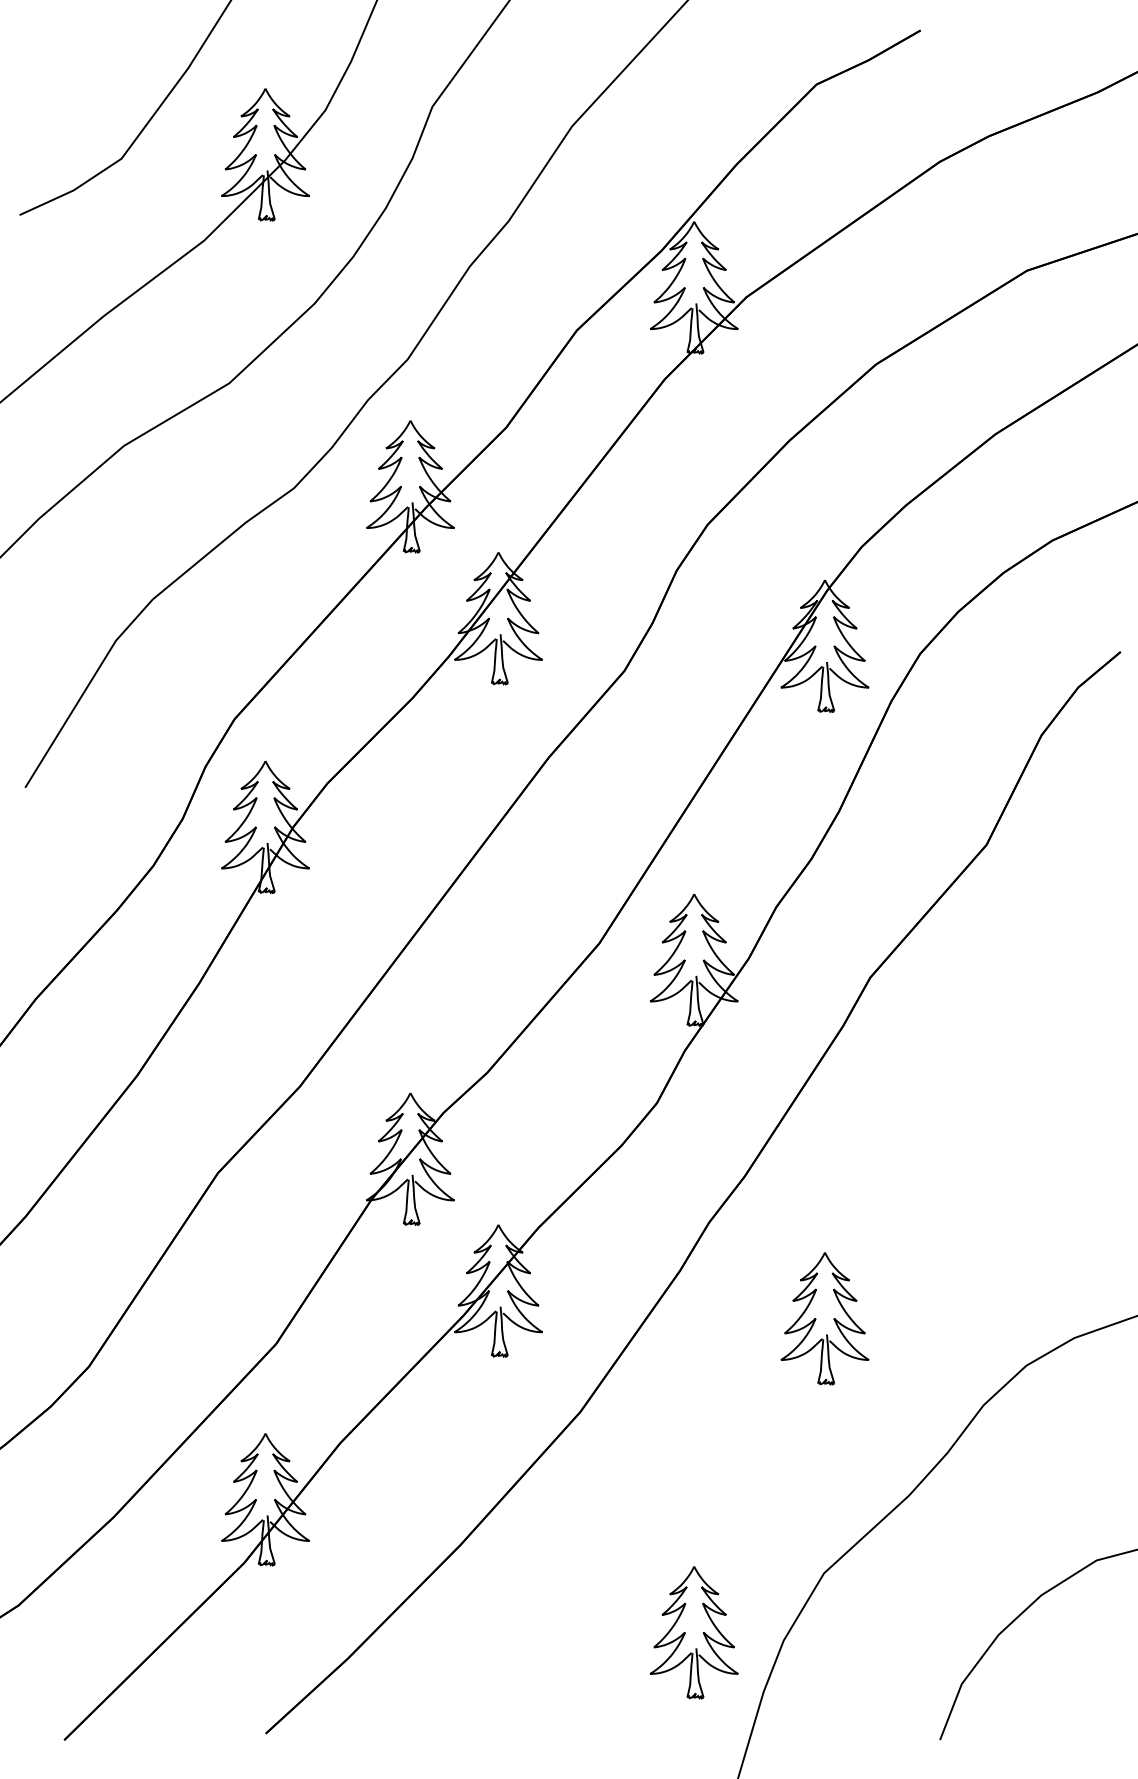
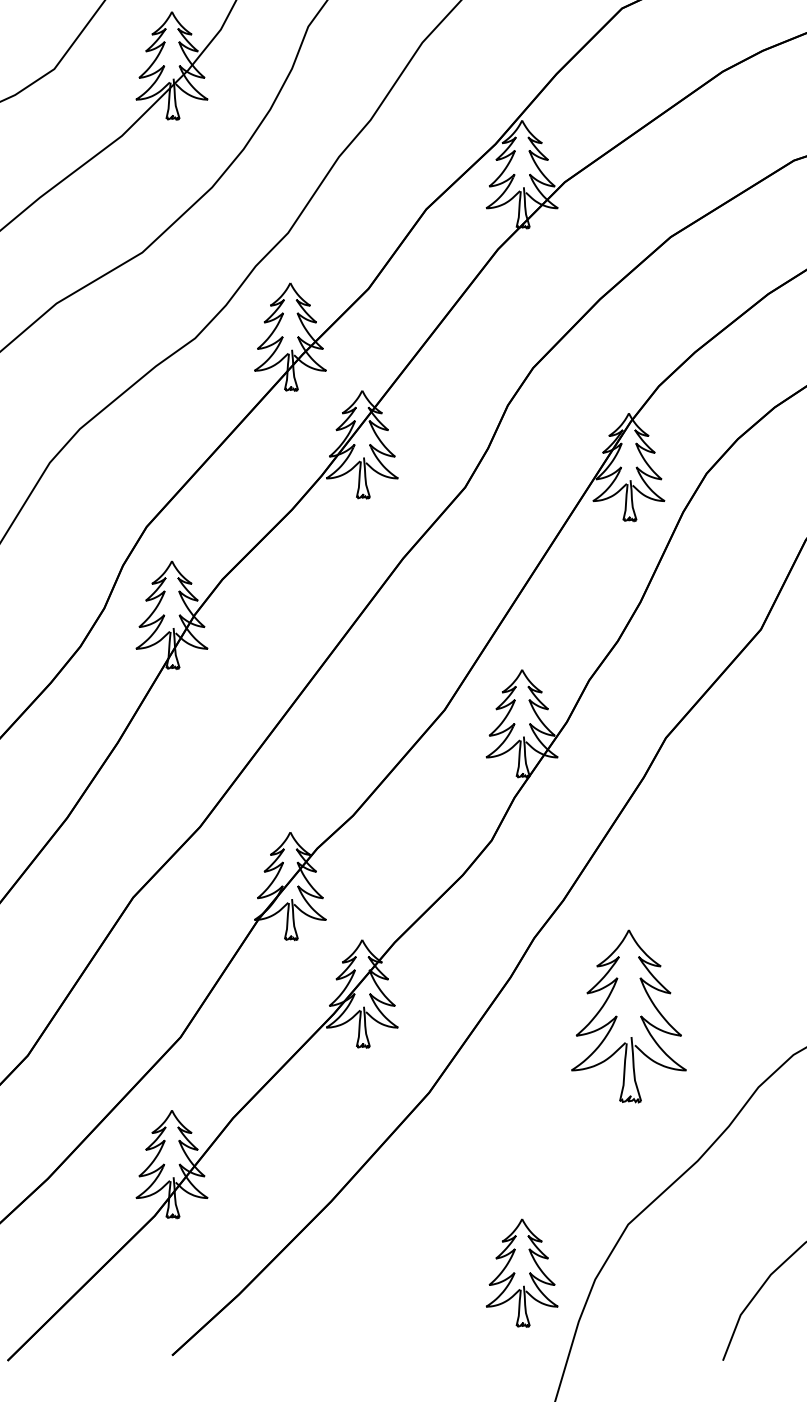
part: (824, 1318) -> (628, 1016), size x1.6

